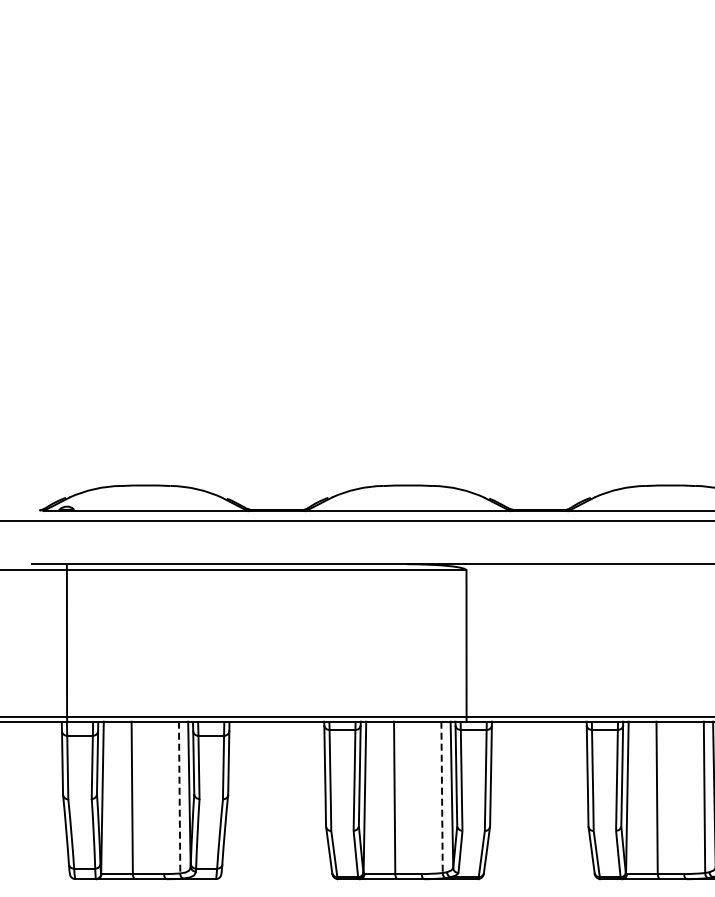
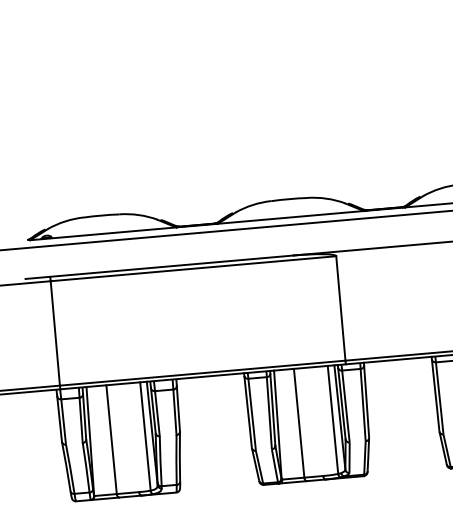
line: (179, 797) -> (145, 436), dashed -> solid
line: (442, 797) -> (333, 420), dashed -> solid

